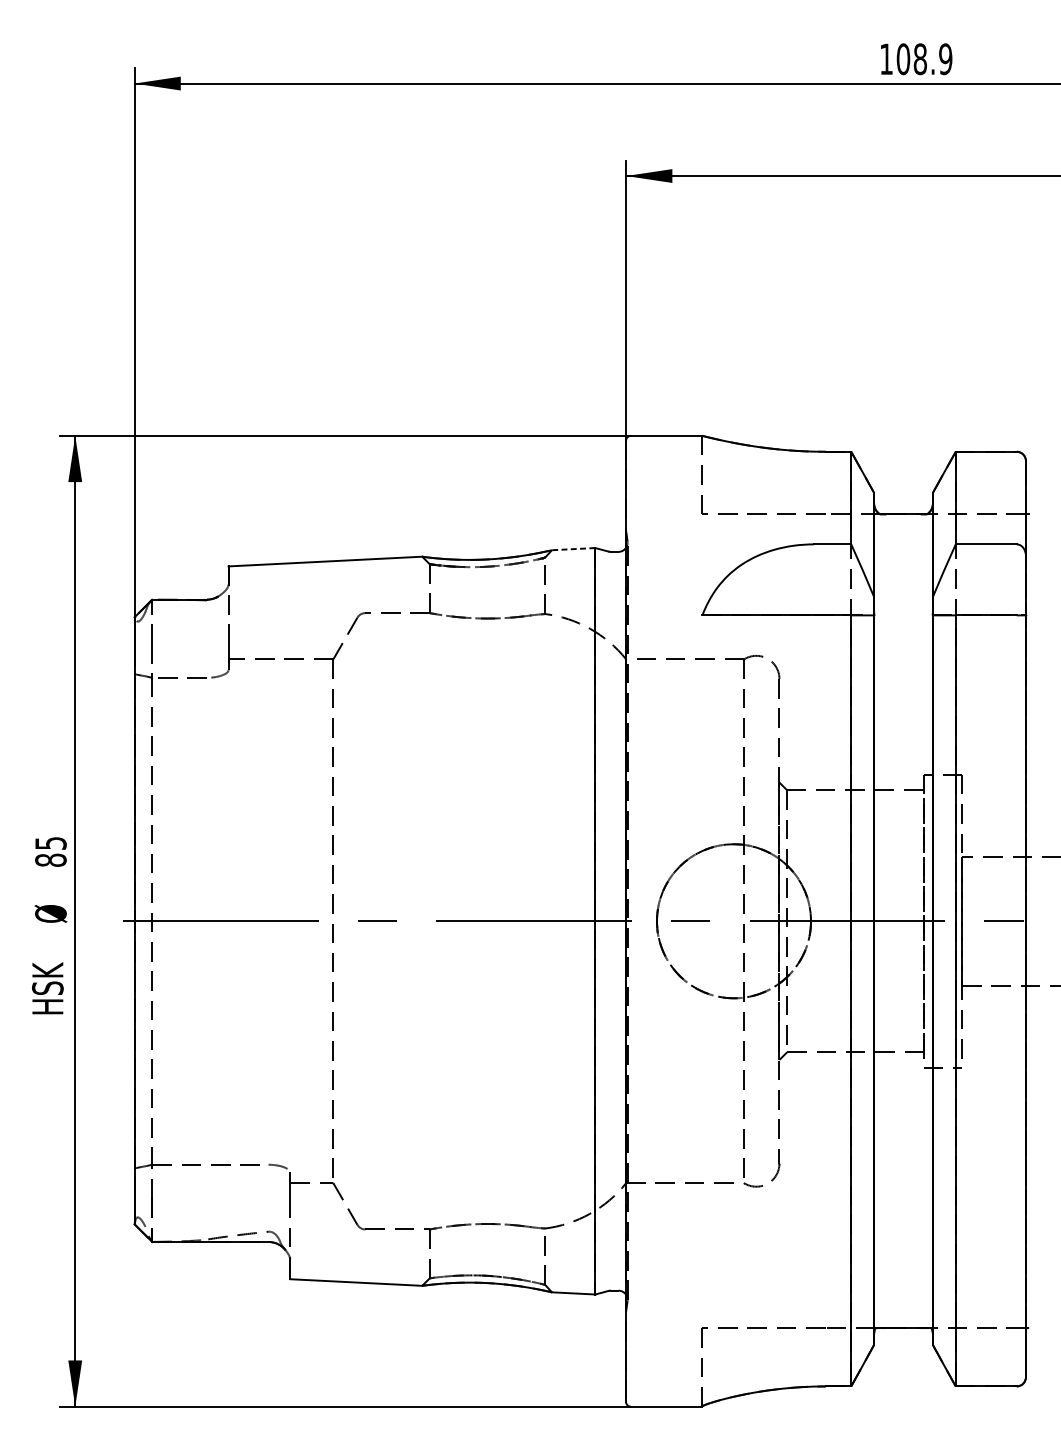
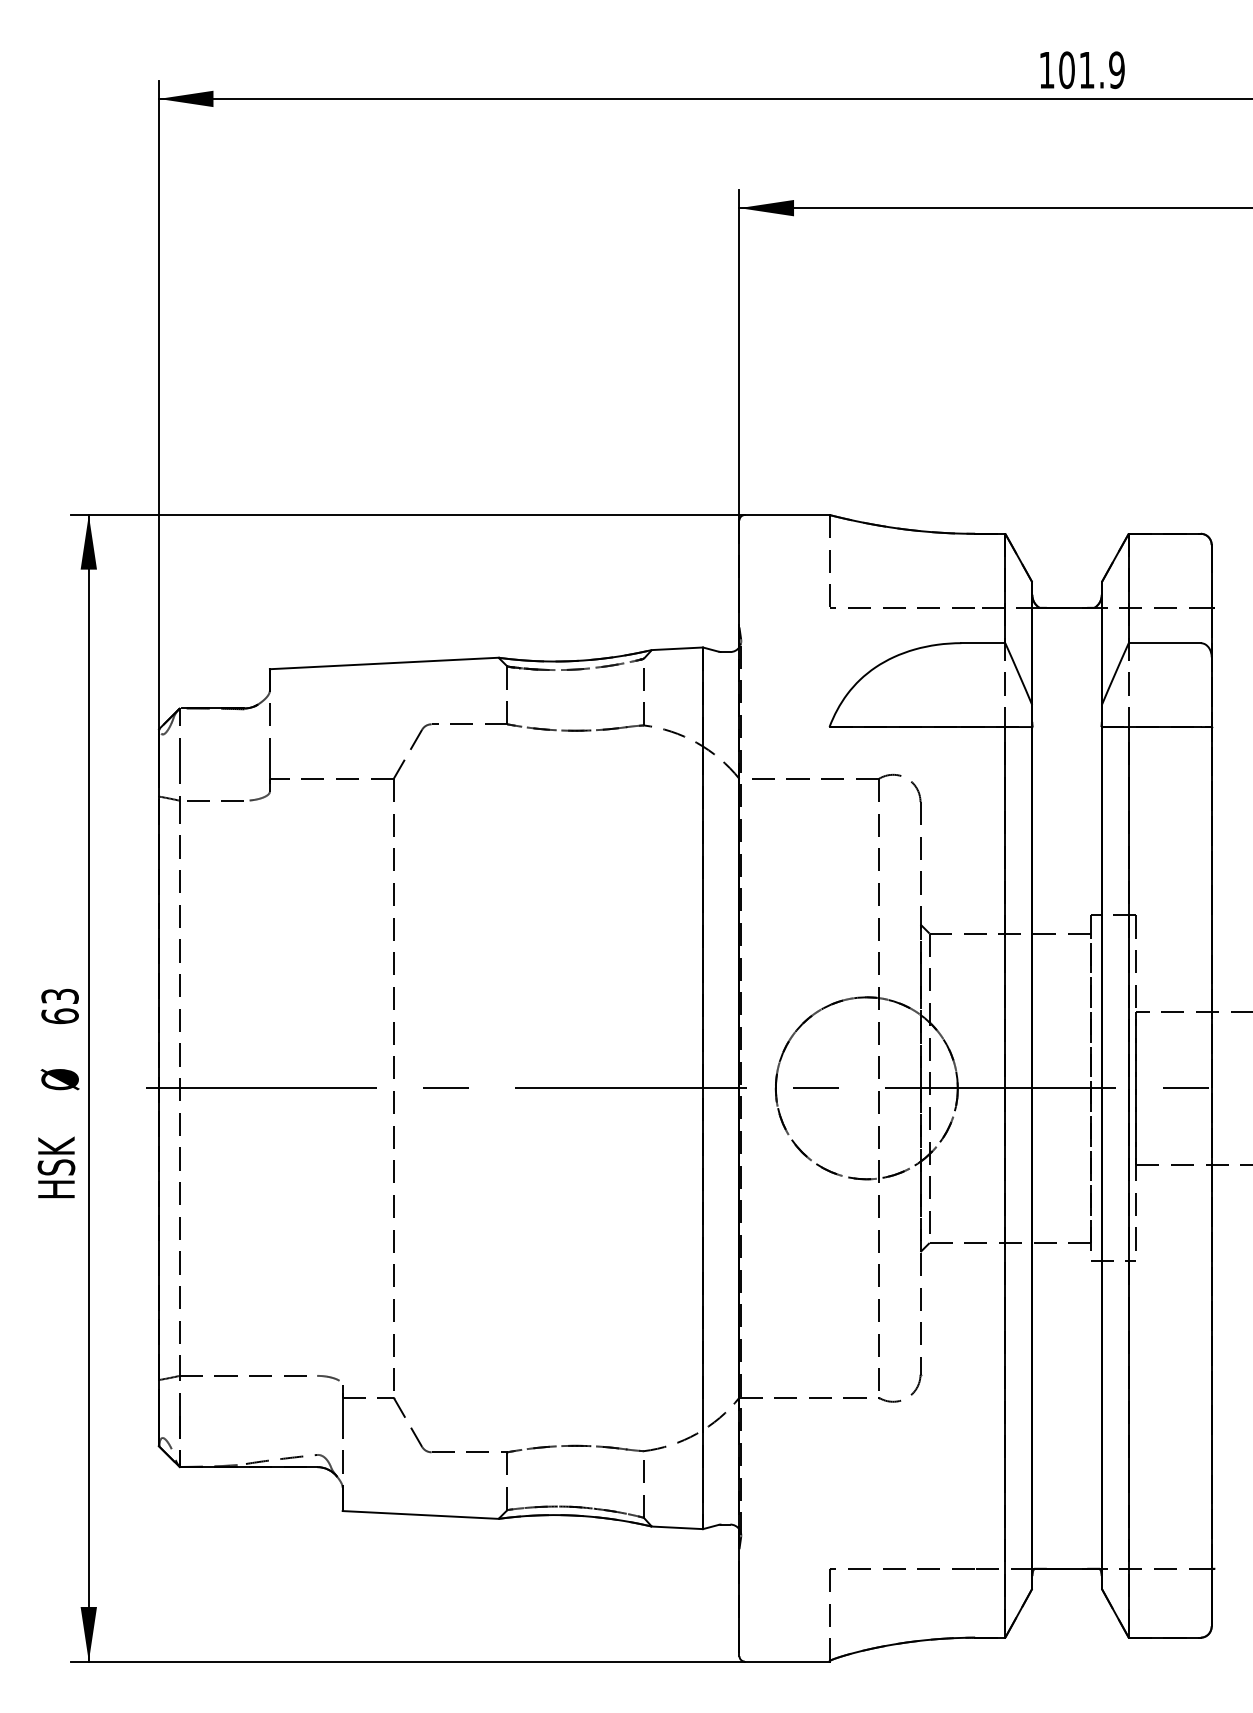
text: (919, 58) -> (1086, 69), 108.9 -> 101.9
line: (573, 548) -> (677, 648), dashed -> solid
text: (50, 852) -> (59, 1006), 85 -> 63

